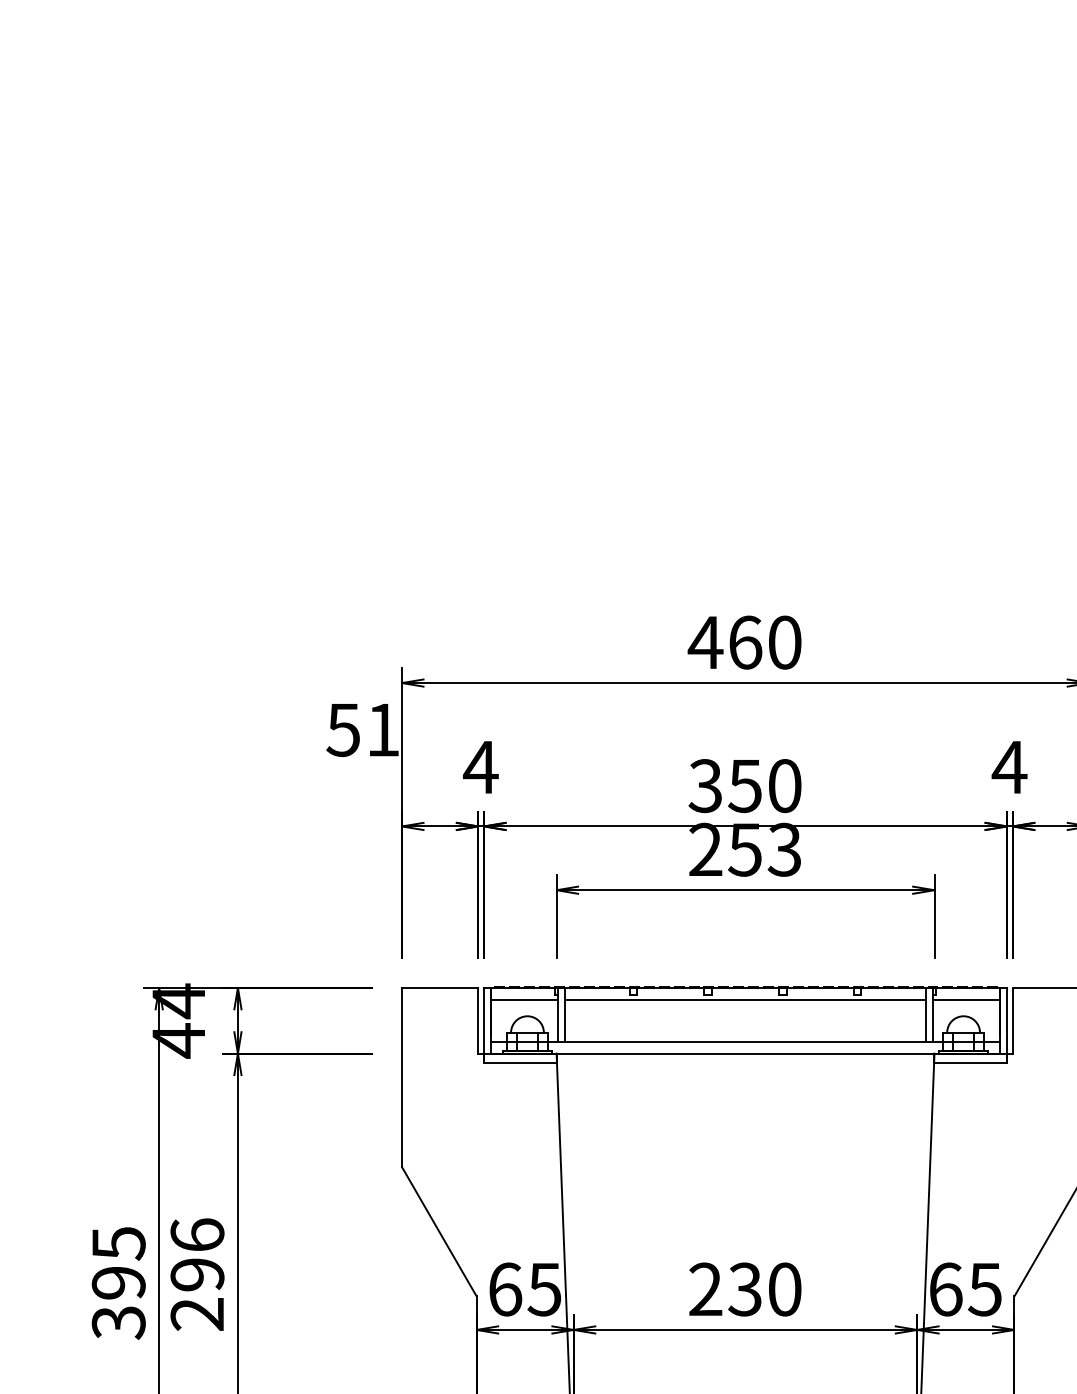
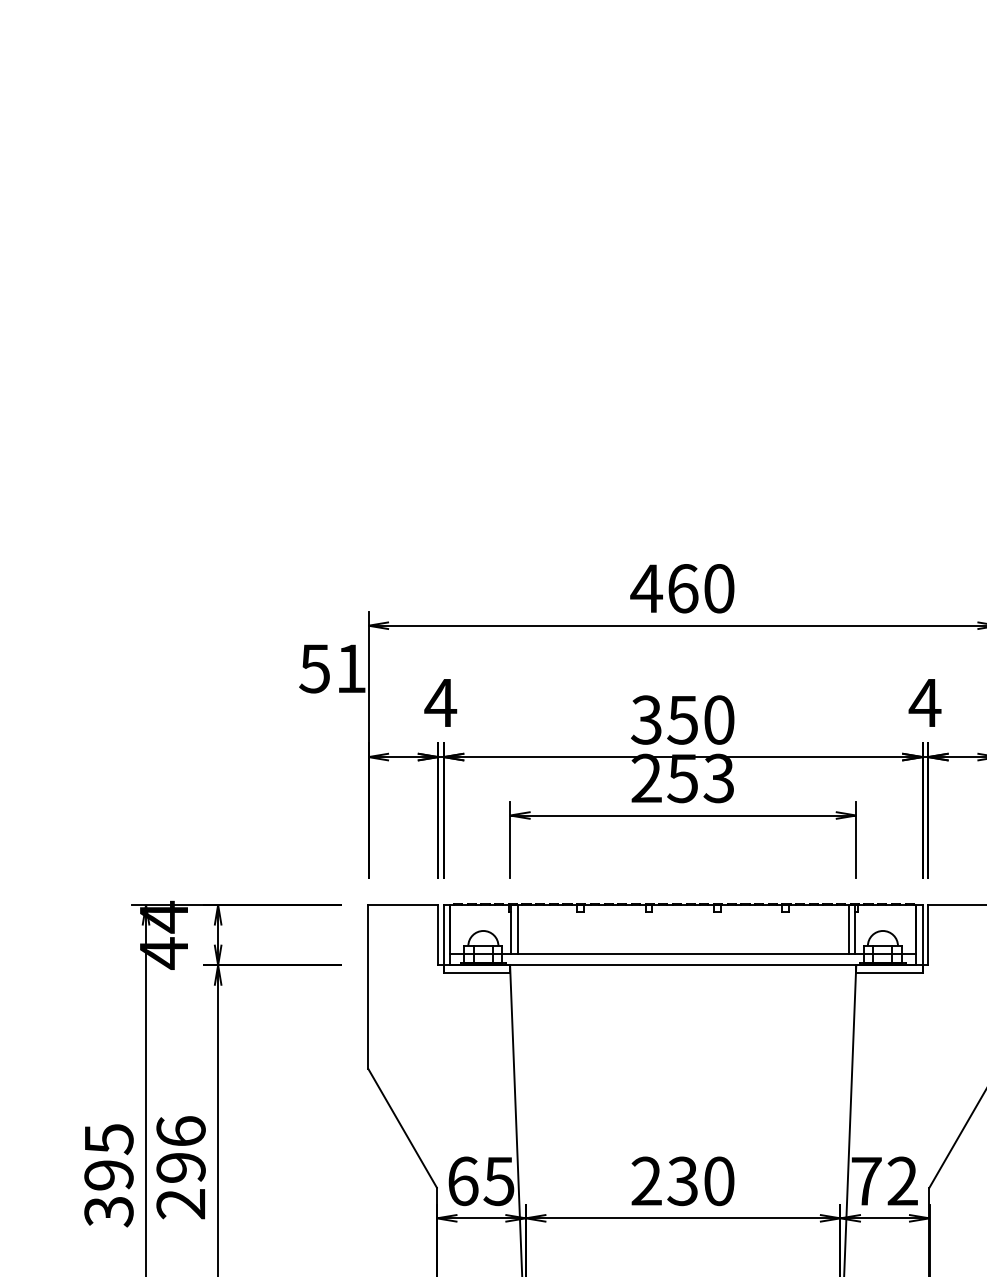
line: (524, 999) -> (480, 915), removed
line: (745, 999) -> (683, 915), removed
line: (966, 999) -> (885, 915), removed
text: (965, 1289) -> (884, 1181), 65 -> 72

